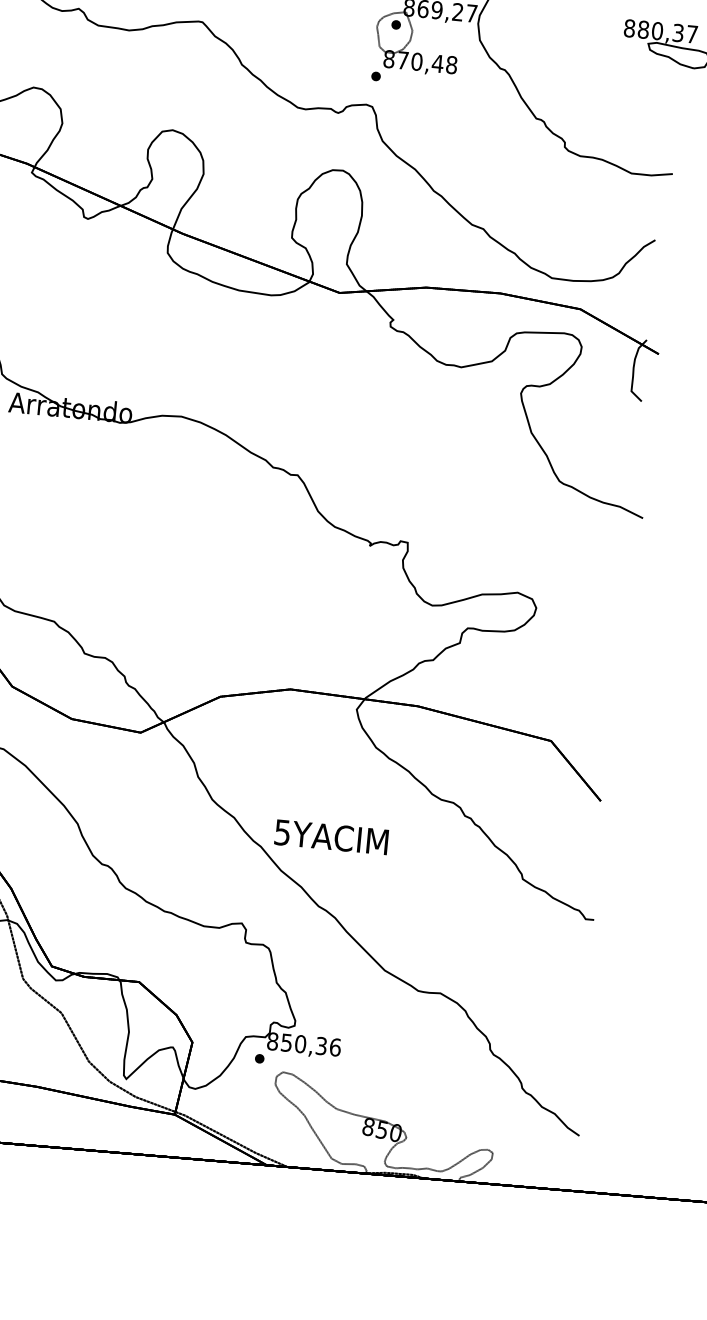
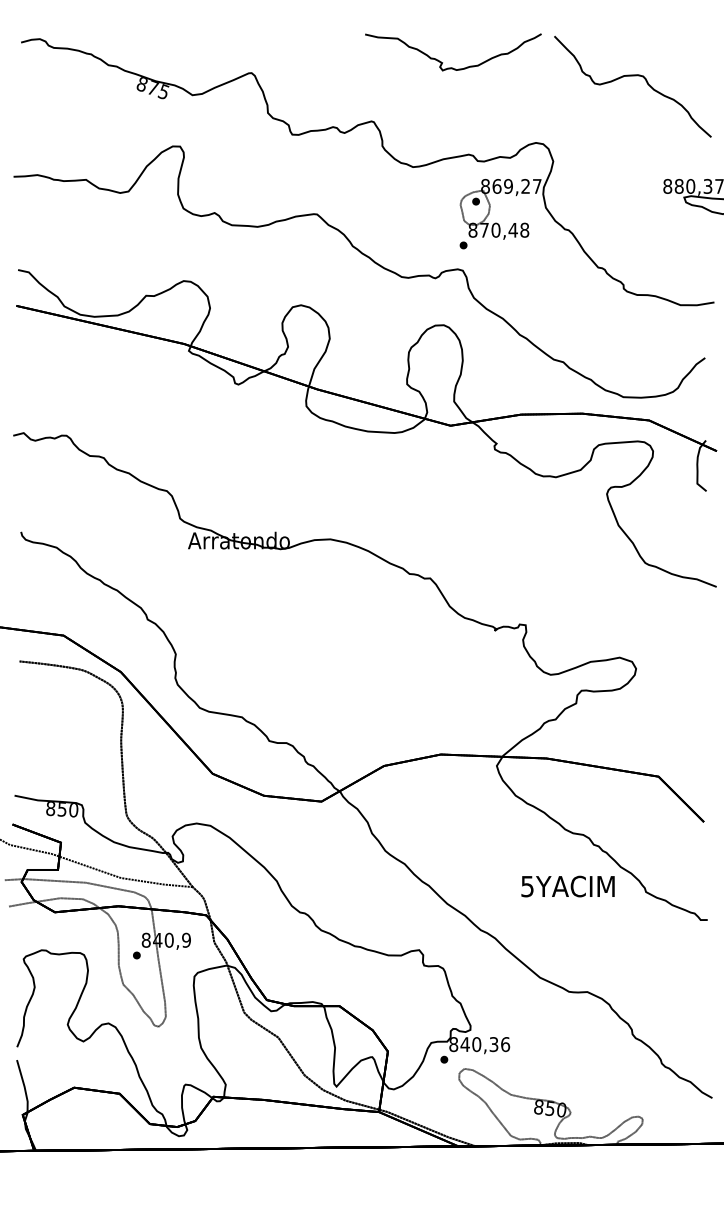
text: (330, 837) -> (567, 886), moved
text: (285, 1042) -> (464, 1044), 850,36 -> 840,36

